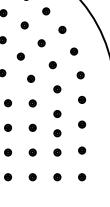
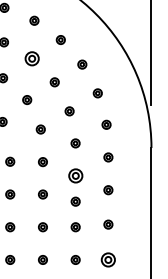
part: (24, 25) -> (32, 58), size x1.6
part: (57, 114) -> (75, 176), size x1.6
part: (82, 176) -> (108, 259), size x1.6

